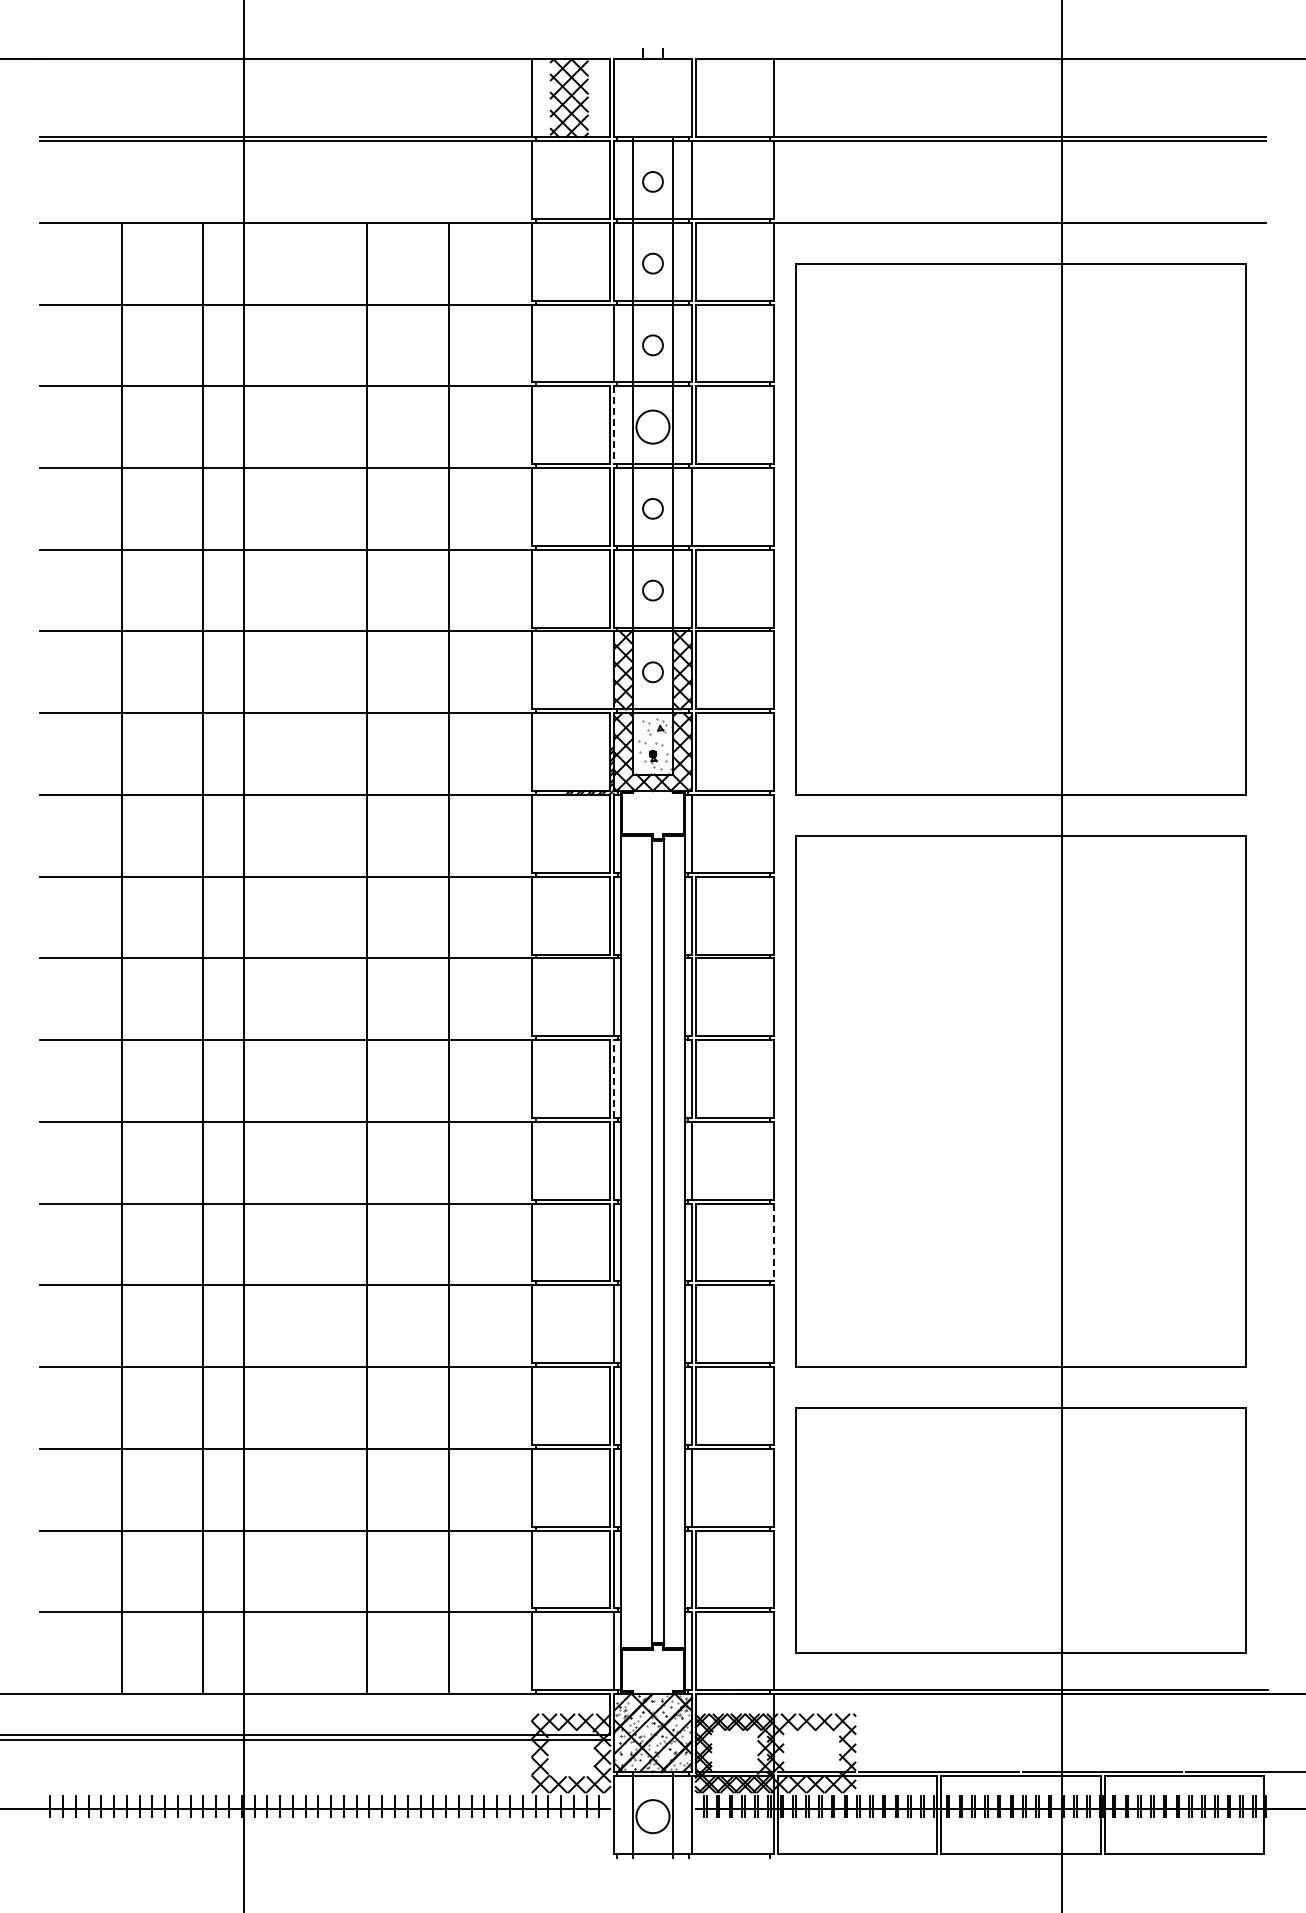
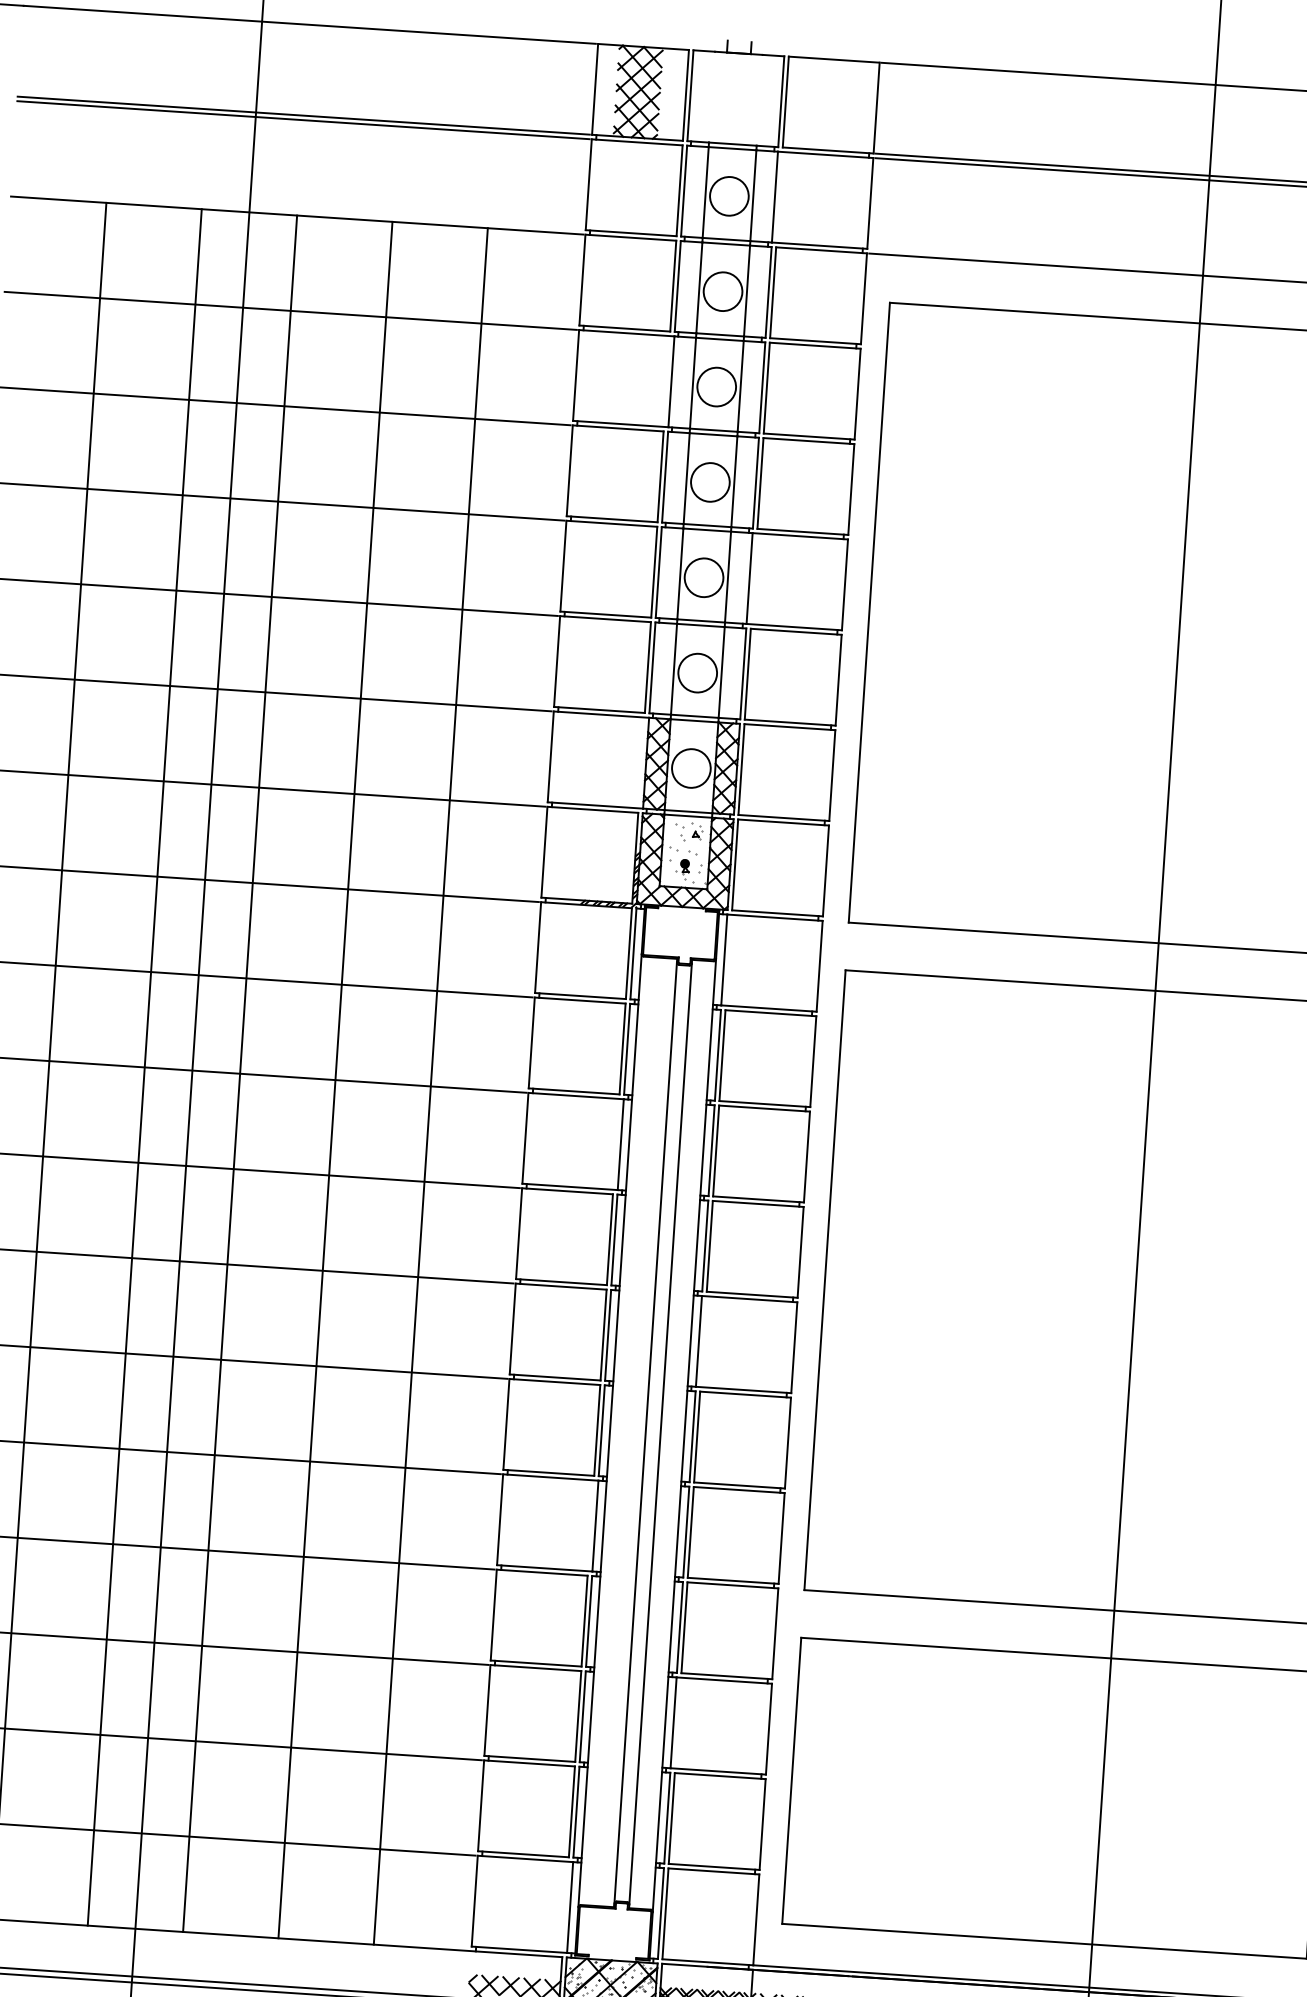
circle: (652, 181) -> (728, 195), size x1.67
circle: (652, 263) -> (722, 291), size x1.67
circle: (652, 344) -> (716, 386), size x1.67
line: (614, 425) -> (665, 477), dashed -> solid
circle: (652, 508) -> (703, 577), size x1.67
circle: (652, 590) -> (697, 673), size x1.67
circle: (652, 671) -> (690, 767), size x1.67
line: (285, 958) -> (240, 1073), added
line: (614, 1079) -> (614, 1240), dashed -> solid
line: (773, 1242) -> (787, 1443), dashed -> solid

